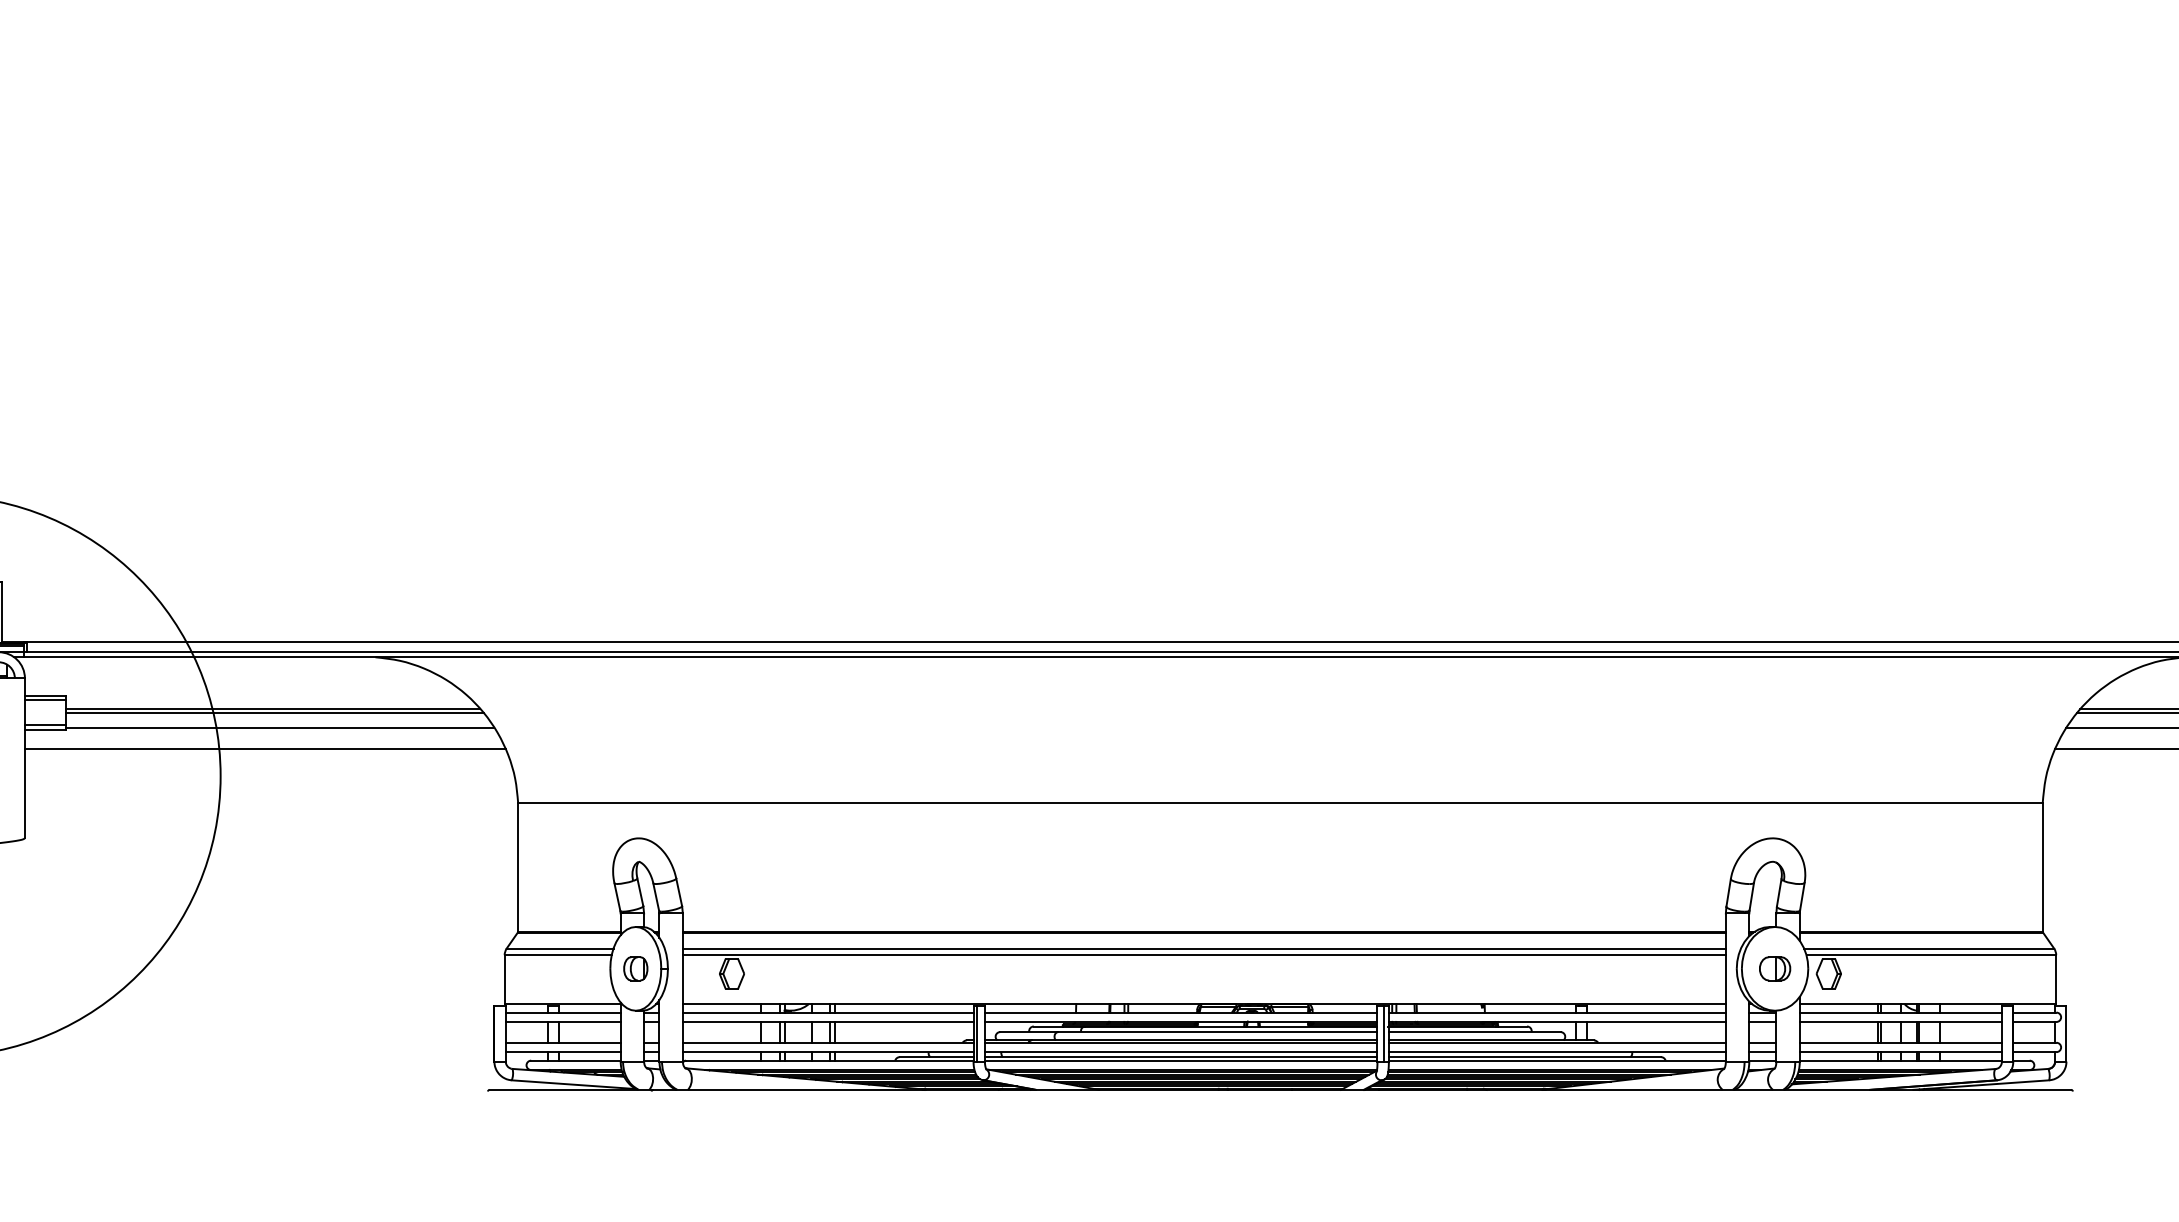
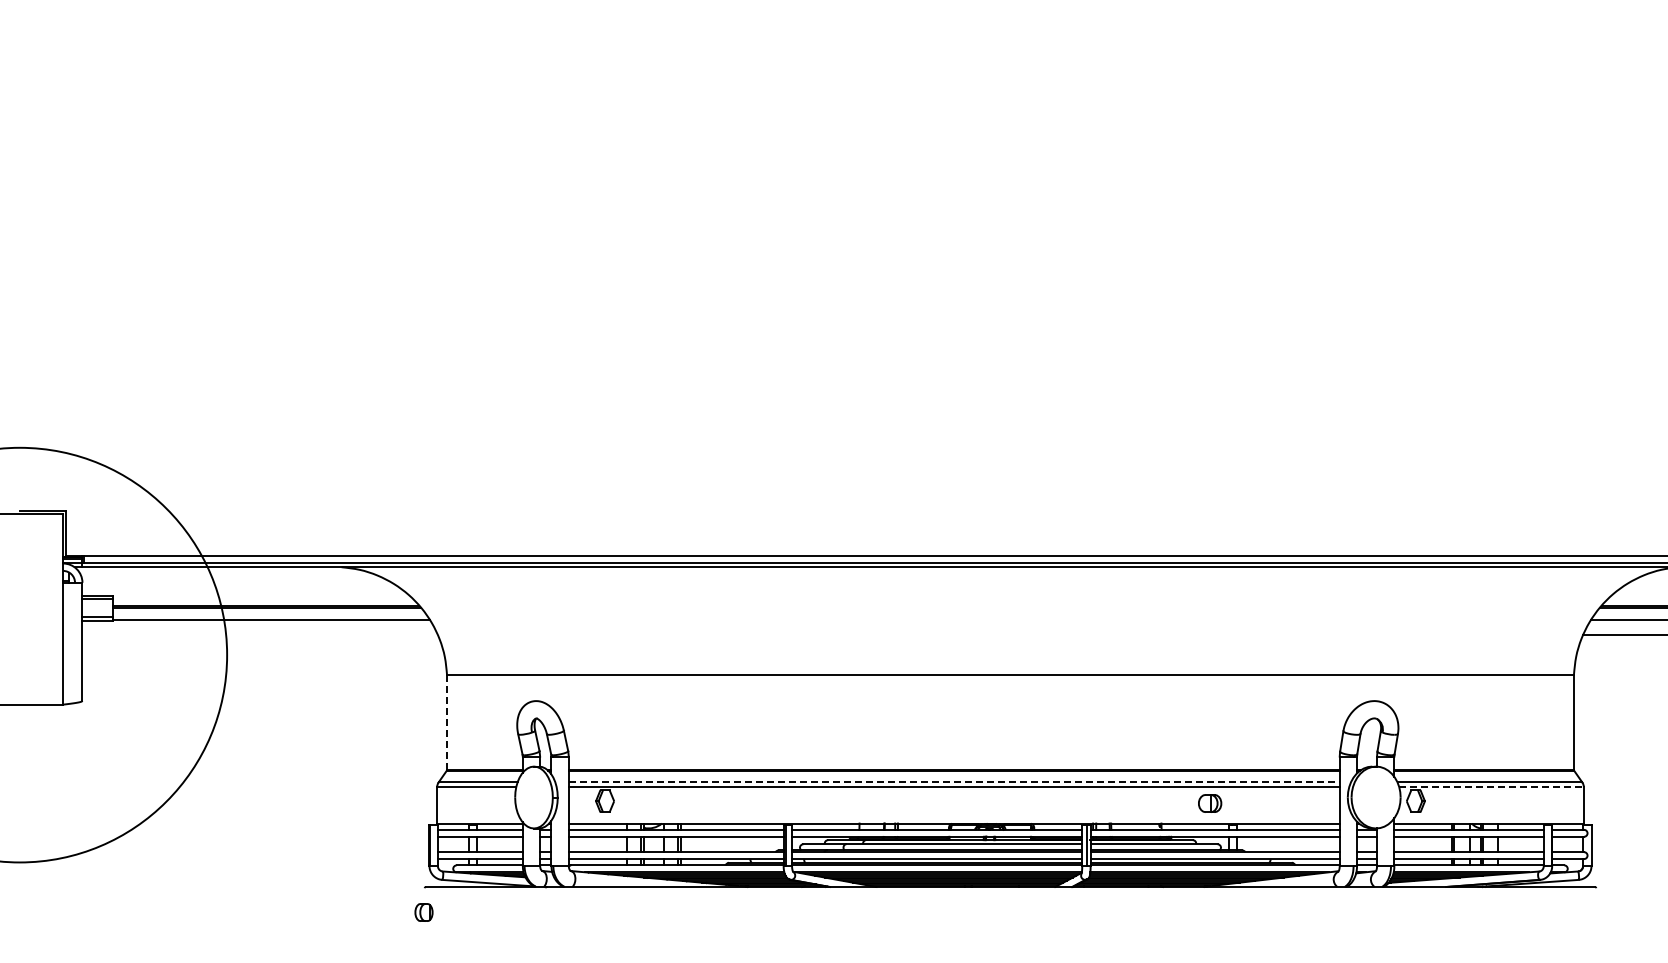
line: (264, 749) -> (259, 635), removed
line: (518, 868) -> (447, 723), solid -> dashed
line: (1204, 948) -> (954, 782), solid -> dashed
line: (1932, 955) -> (1492, 787), solid -> dashed
part: (635, 968) -> (423, 912), moved
part: (1775, 968) -> (1210, 803), moved

